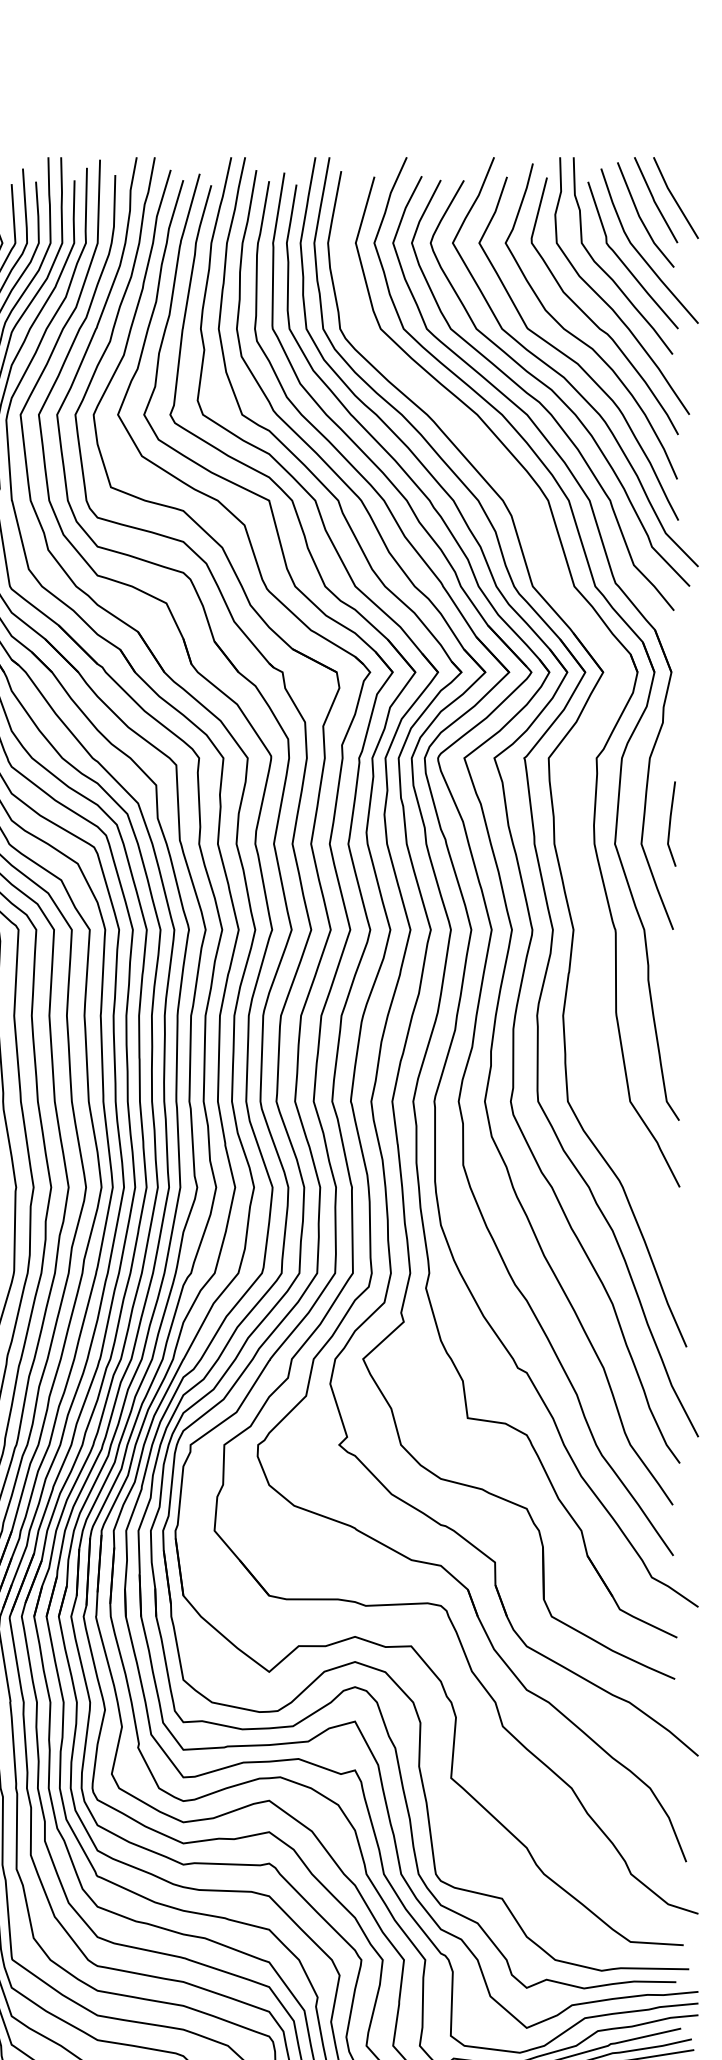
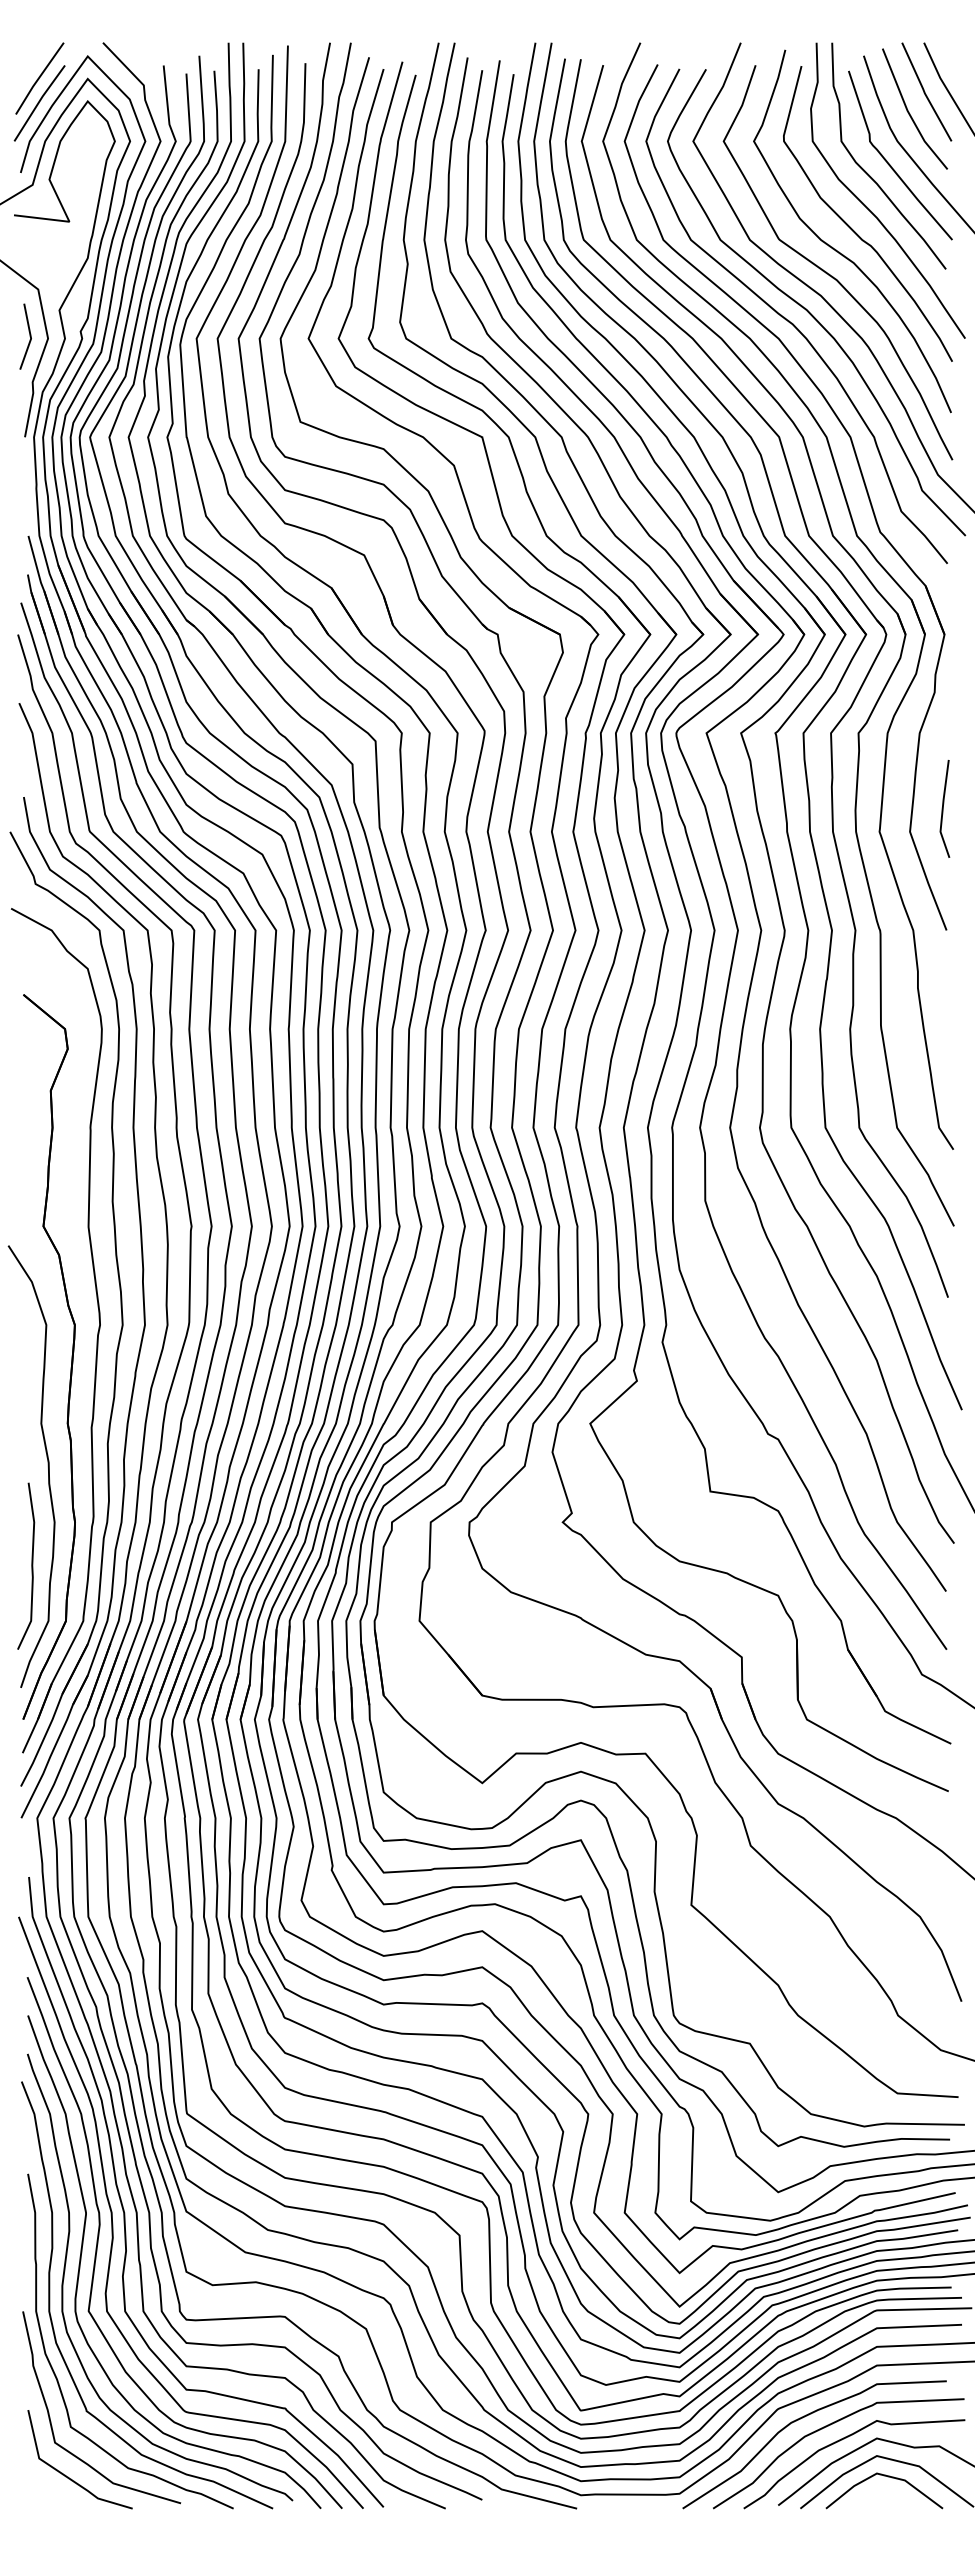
part: (573, 755) -> (831, 730), added

